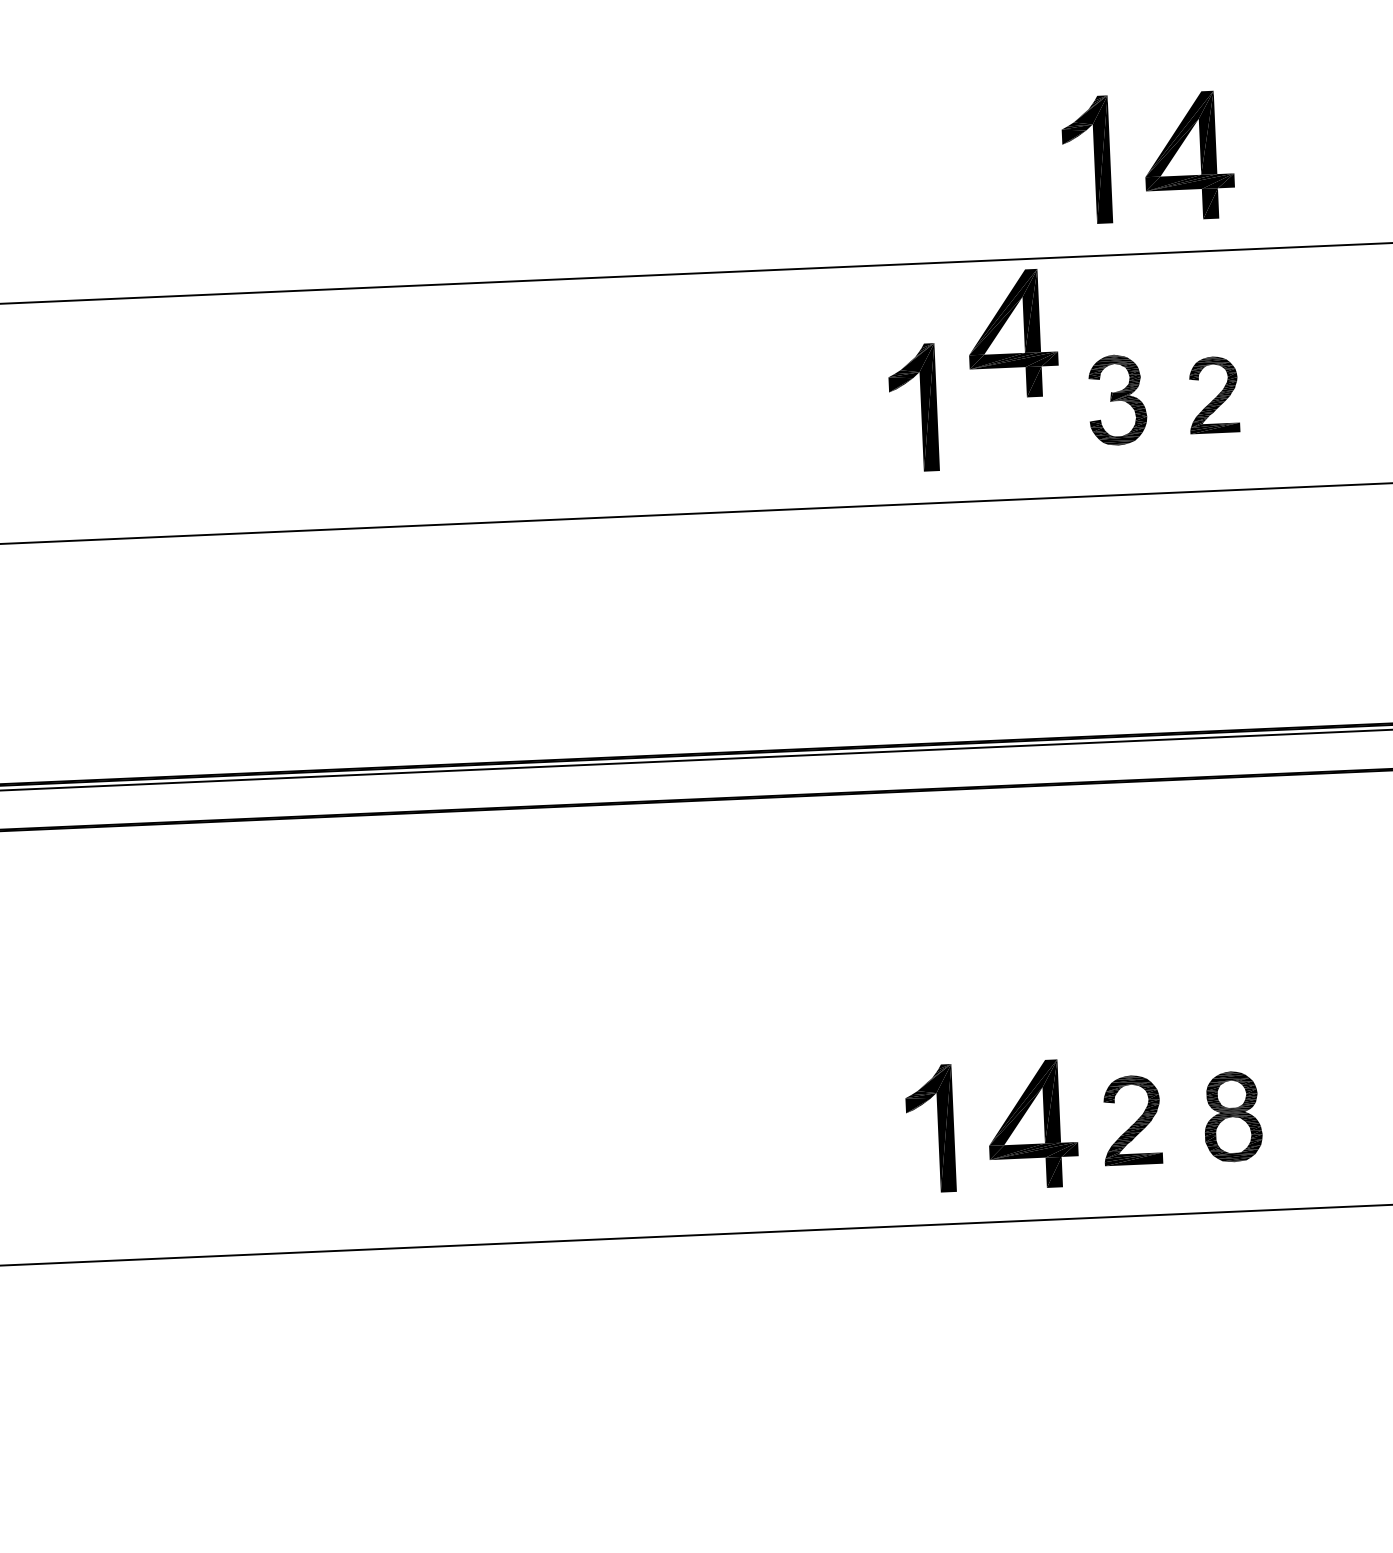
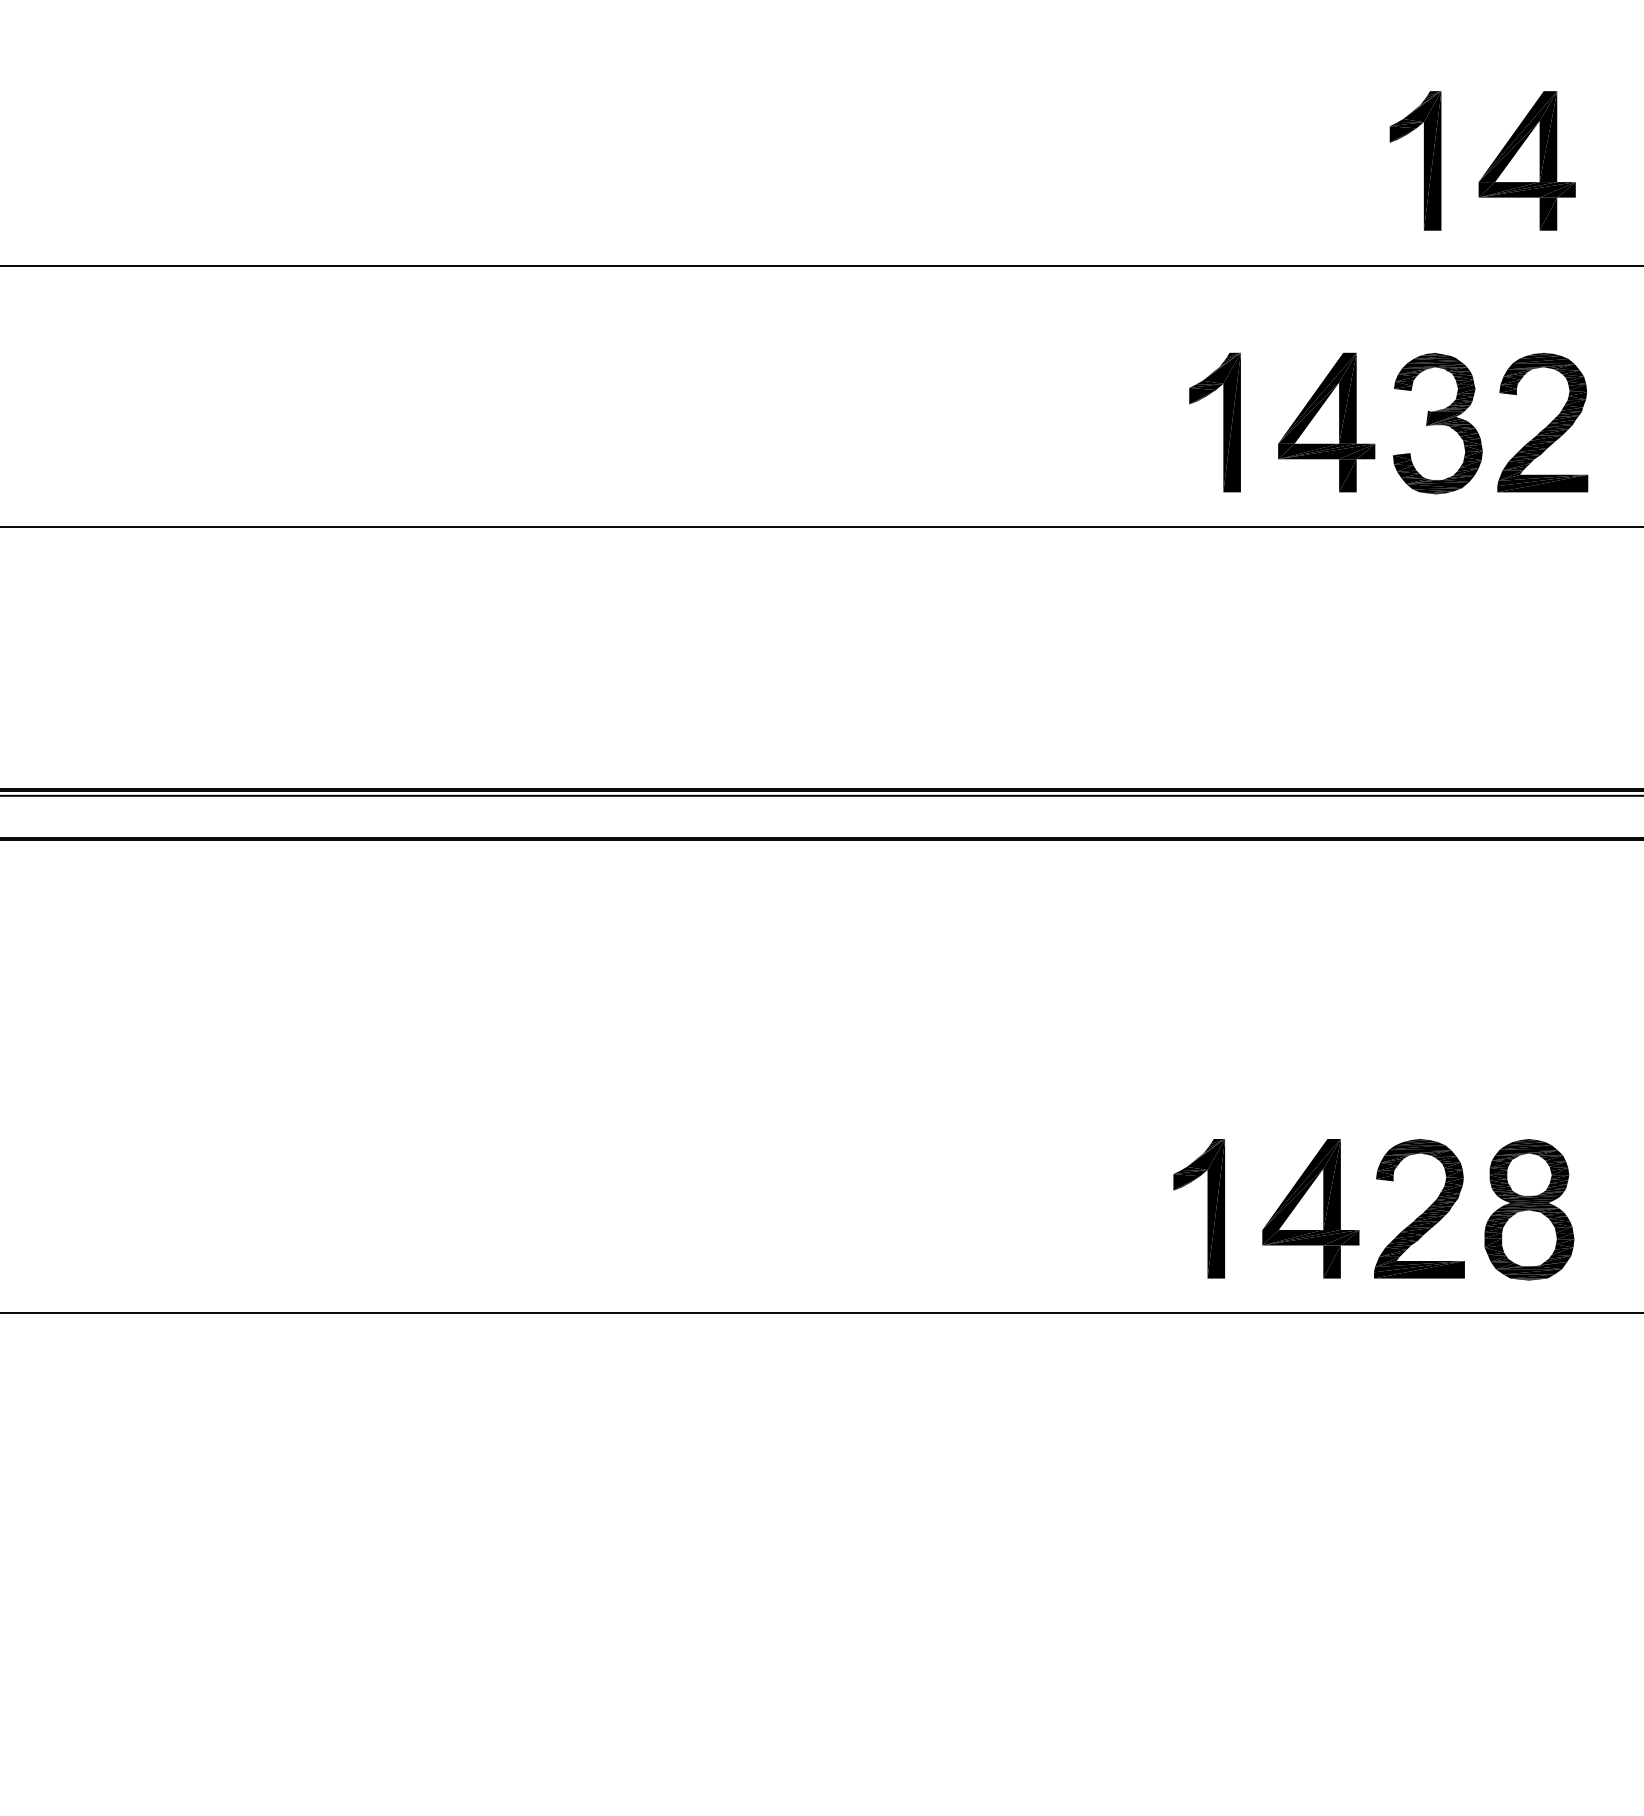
part: (1012, 333) -> (1326, 422), moved
part: (1213, 394) -> (1542, 422), size x1.67
part: (1117, 400) -> (1437, 423), size x1.43
part: (1233, 1116) -> (1529, 1209), size x1.43
part: (1132, 1119) -> (1419, 1208), size x1.43

